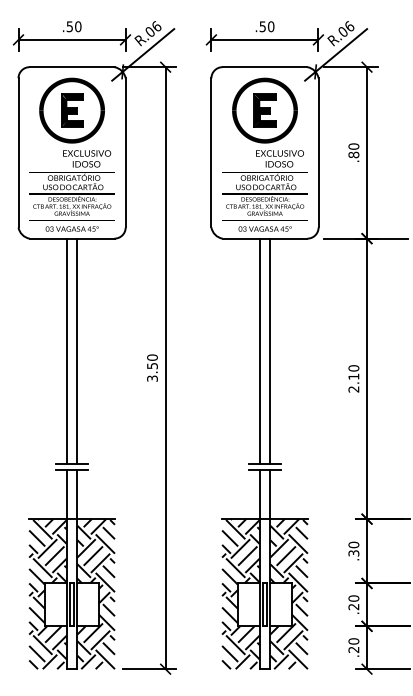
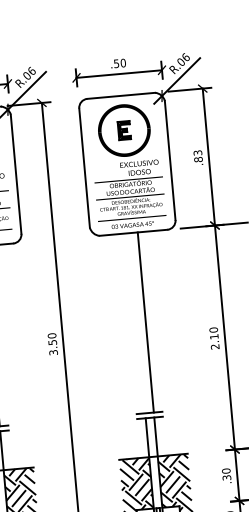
part: (264, 110) -> (123, 130), size x0.7
text: (353, 146) -> (197, 152), .80 -> .83
line: (259, 351) -> (137, 323), removed

